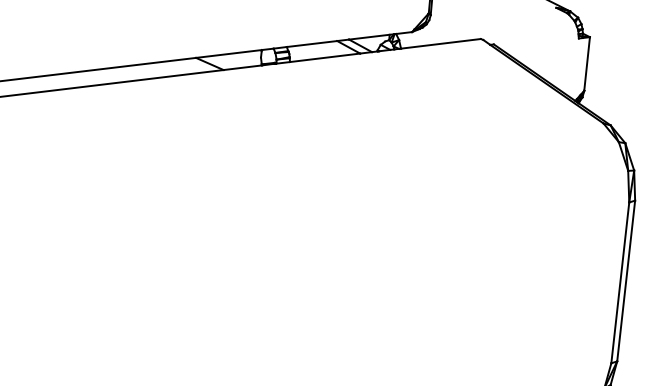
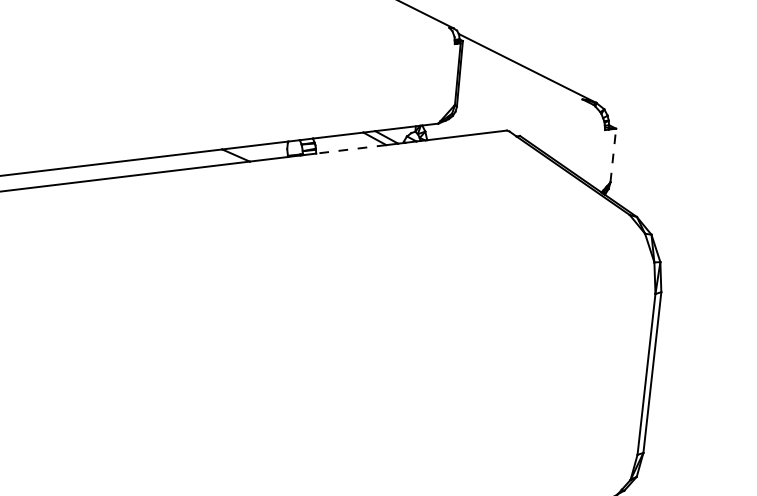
line: (324, 57) -> (350, 149), solid -> dashed
line: (587, 63) -> (613, 155), solid -> dashed

